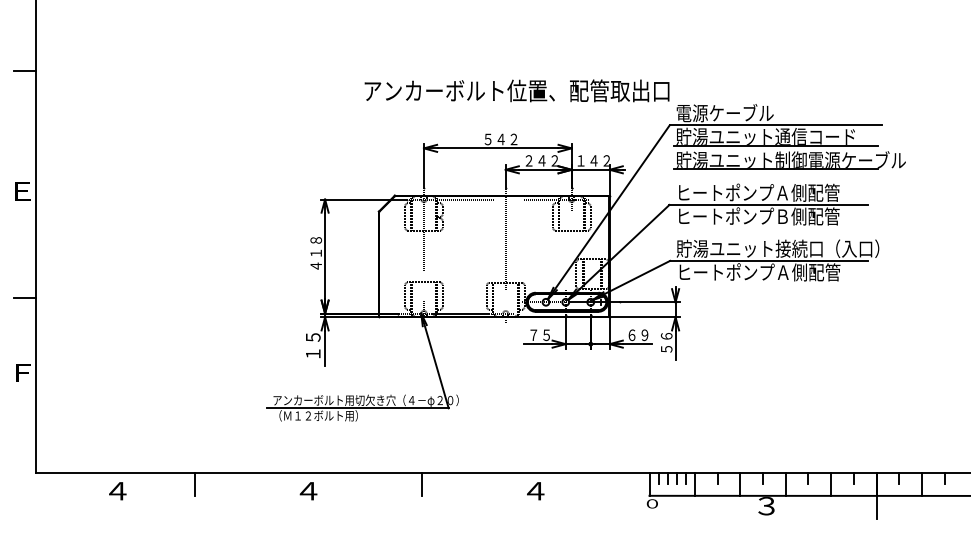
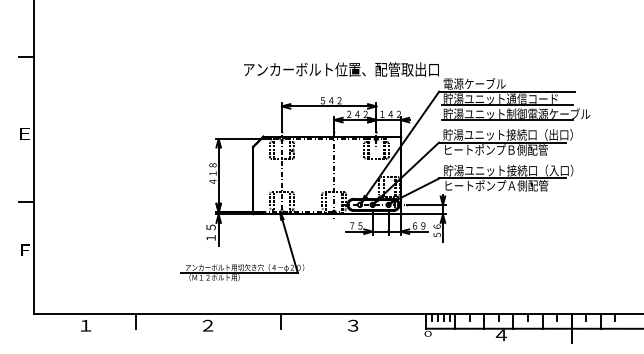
text: (776, 192) -> (507, 134), ヒートポンプＡ側配管 -> 貯湯ユニット接続口（出口）
text: (116, 490) -> (85, 325), ４ -> １
text: (307, 490) -> (207, 325), ４ -> ２
text: (534, 490) -> (352, 325), ４ -> ３
text: (767, 506) -> (501, 335), ３ -> ４

